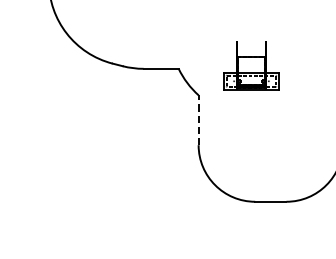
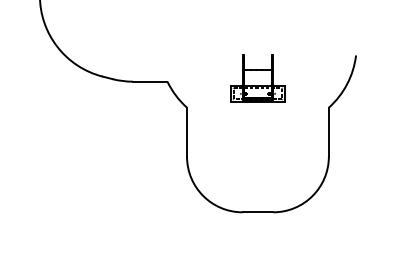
part: (251, 65) -> (257, 78), moved
line: (199, 120) -> (187, 132), dashed -> solid

